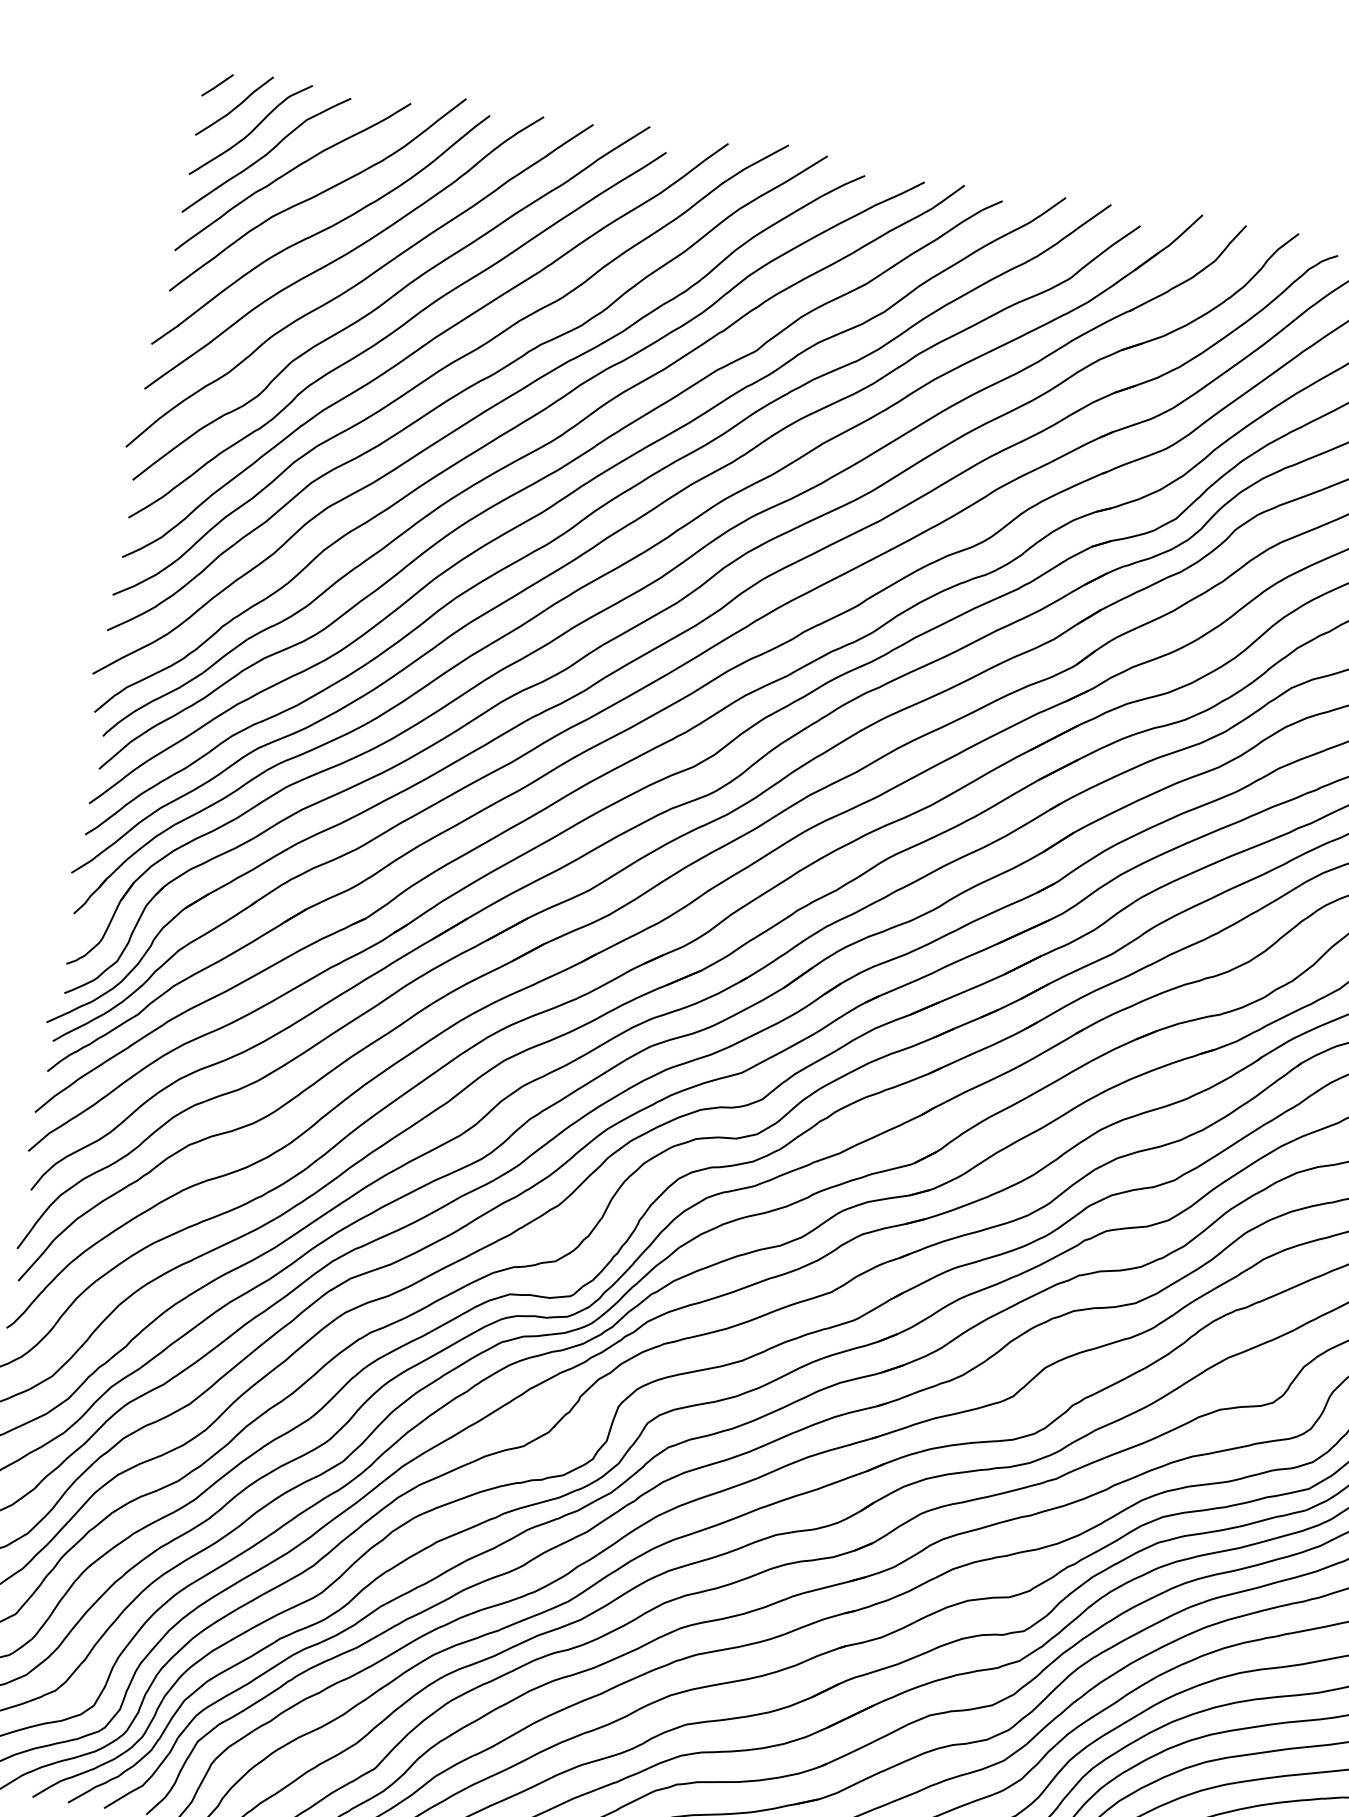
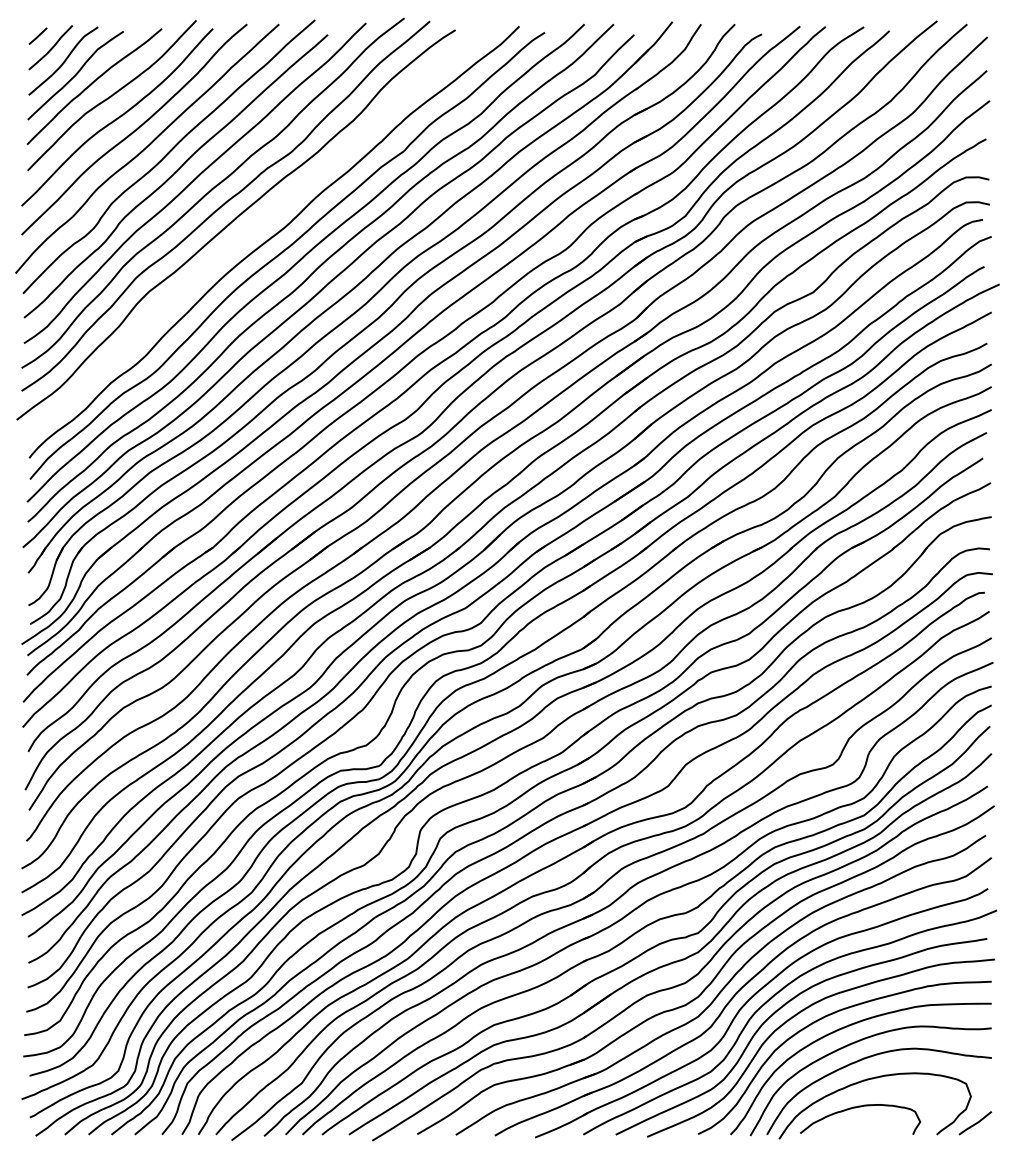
curve: (504, 435) -> (253, 229), removed

